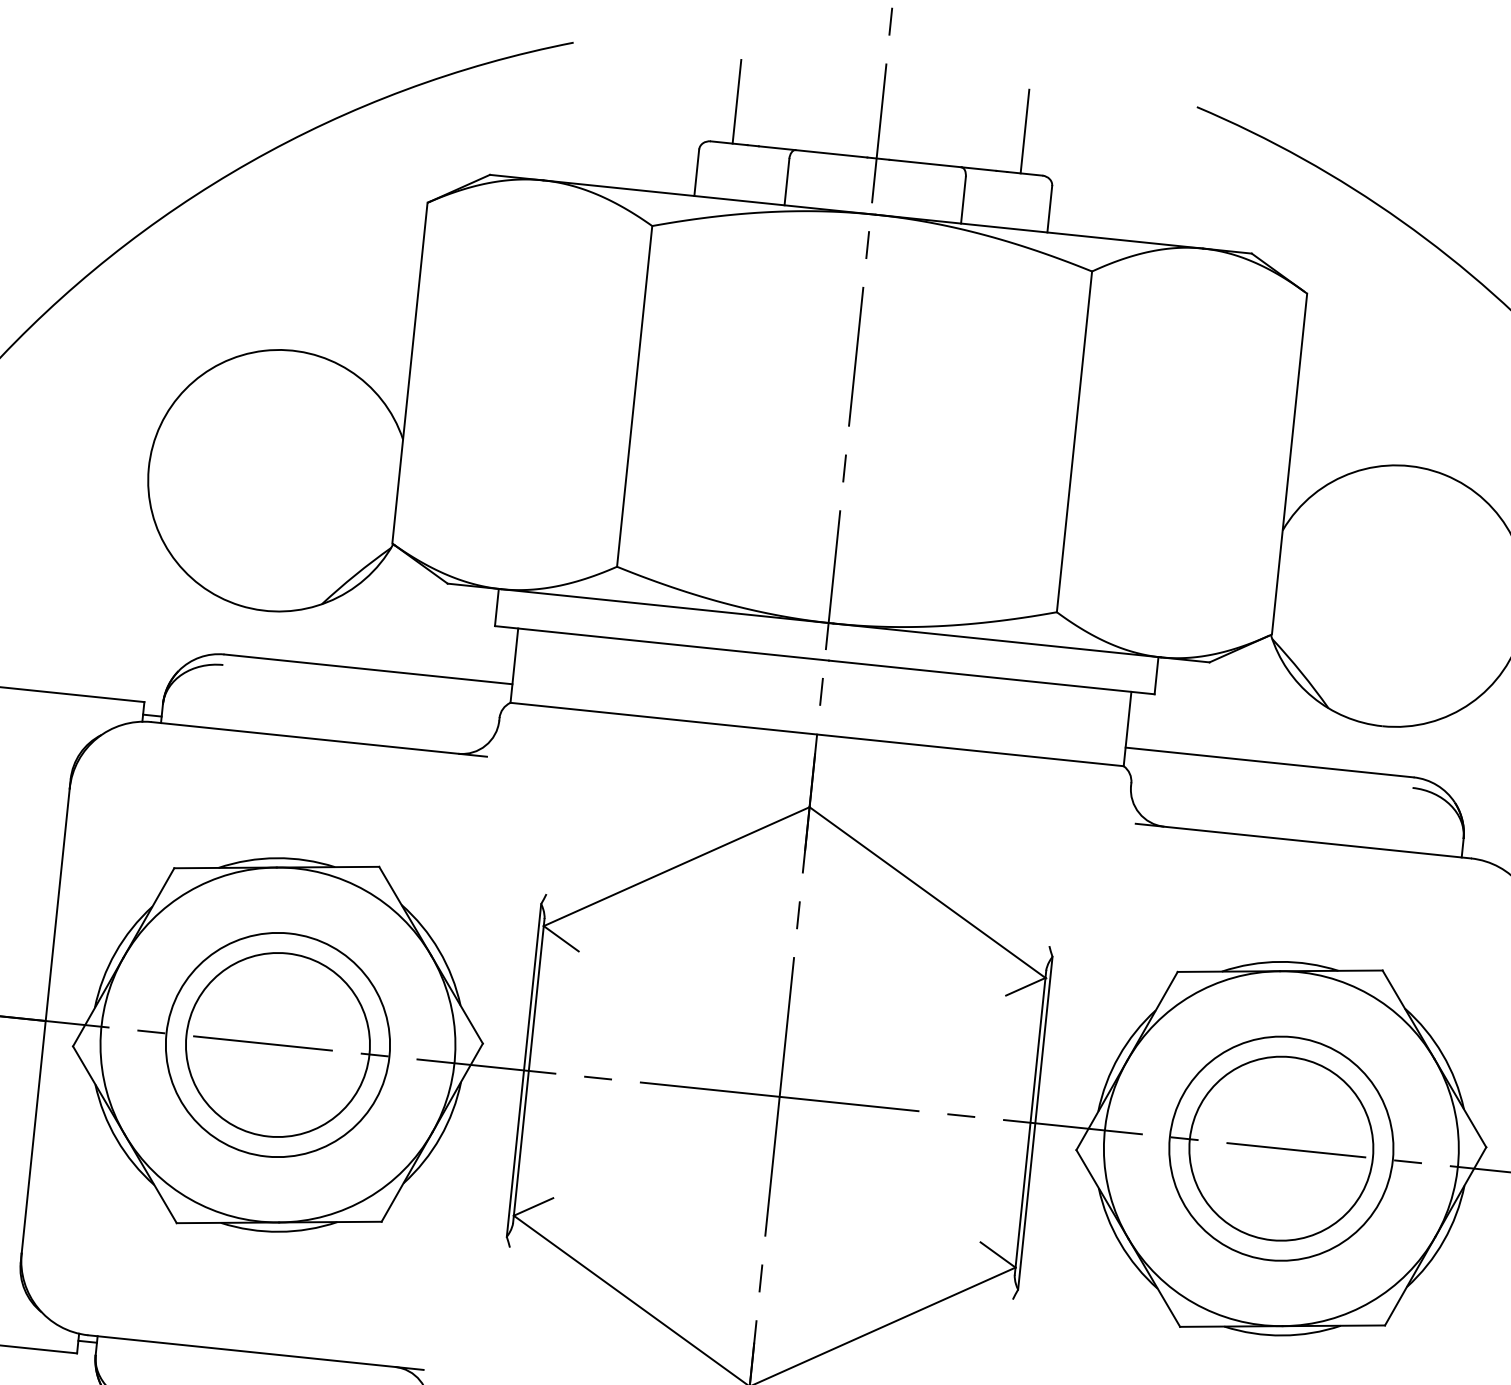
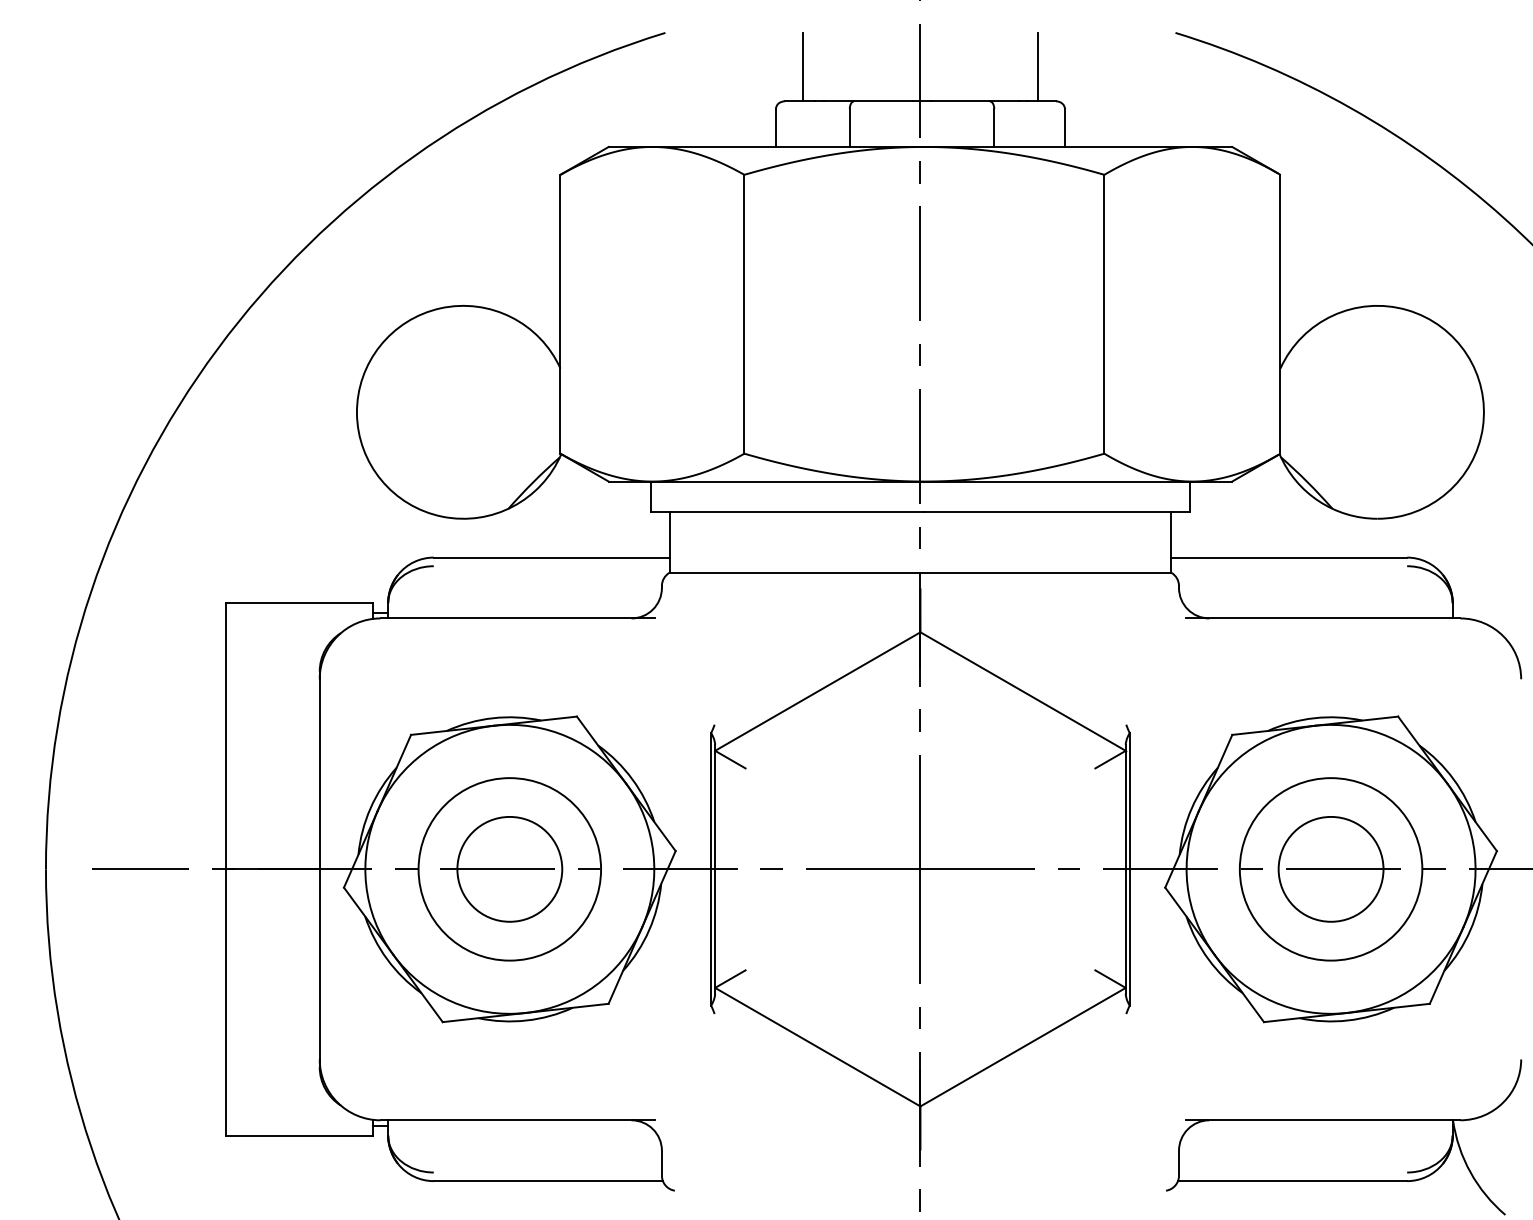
circle: (277, 1045) -> (509, 869), size x0.7
circle: (1280, 1148) -> (1330, 869), size x0.7

